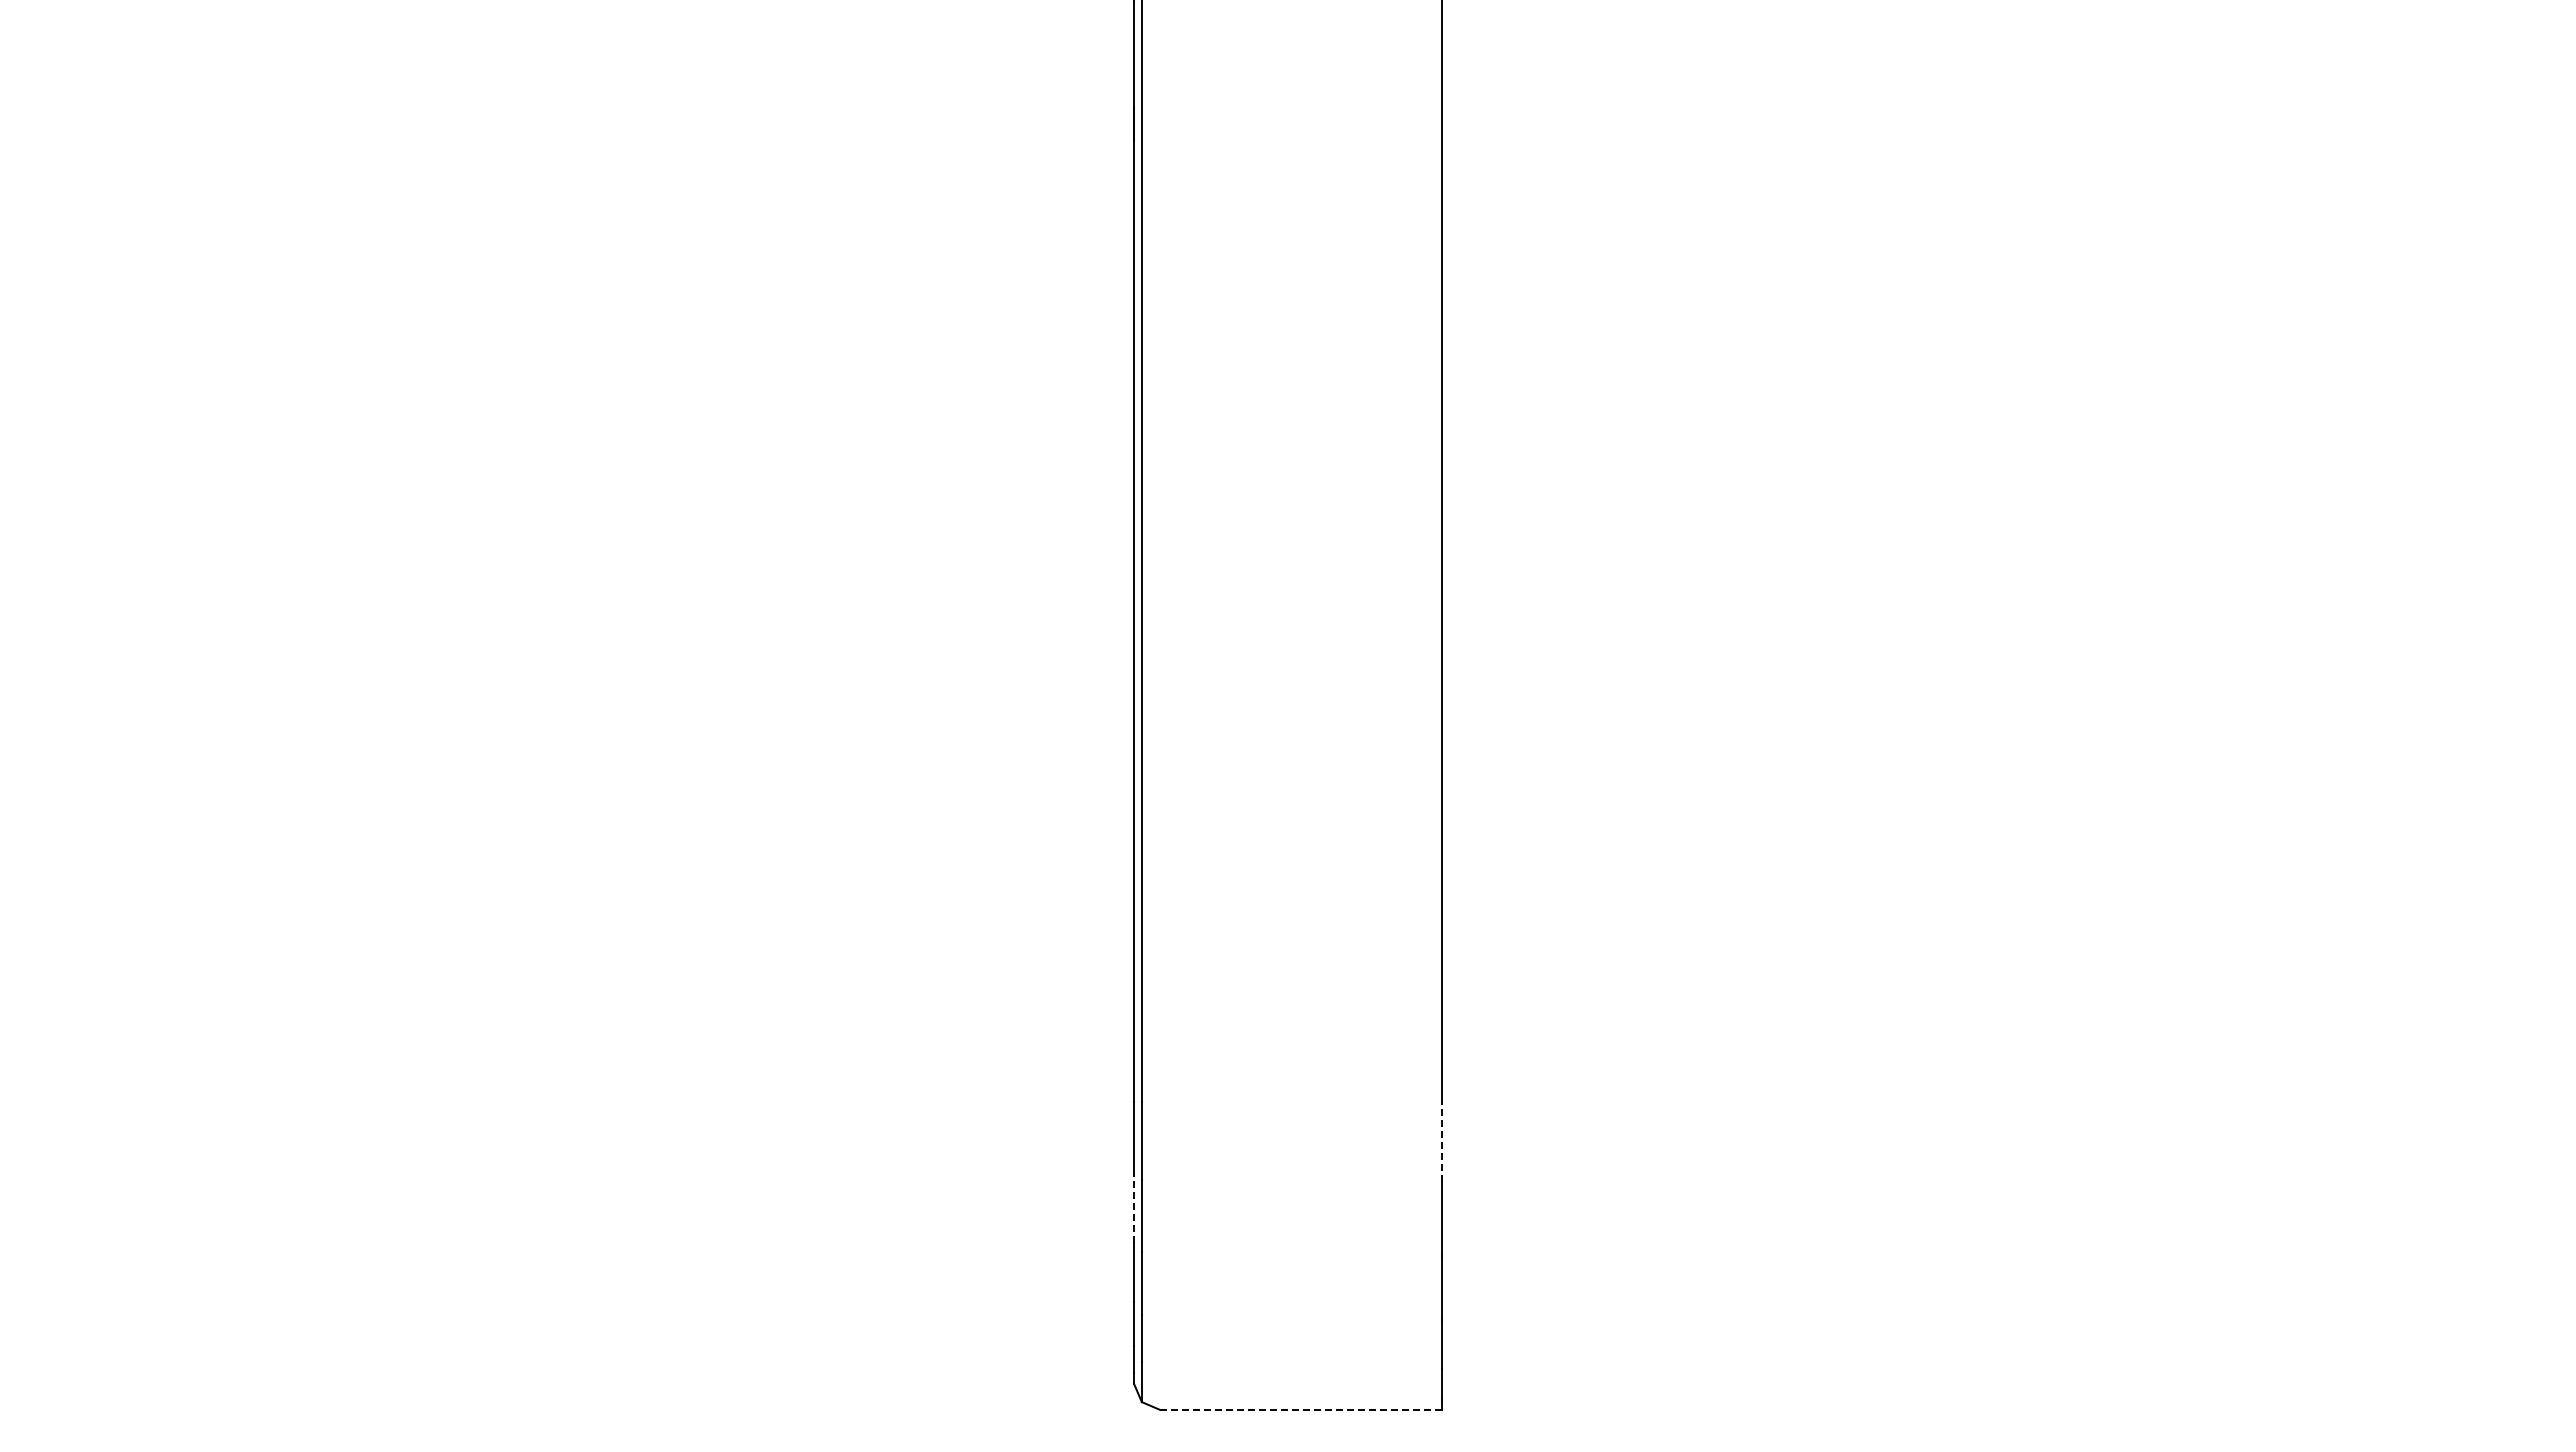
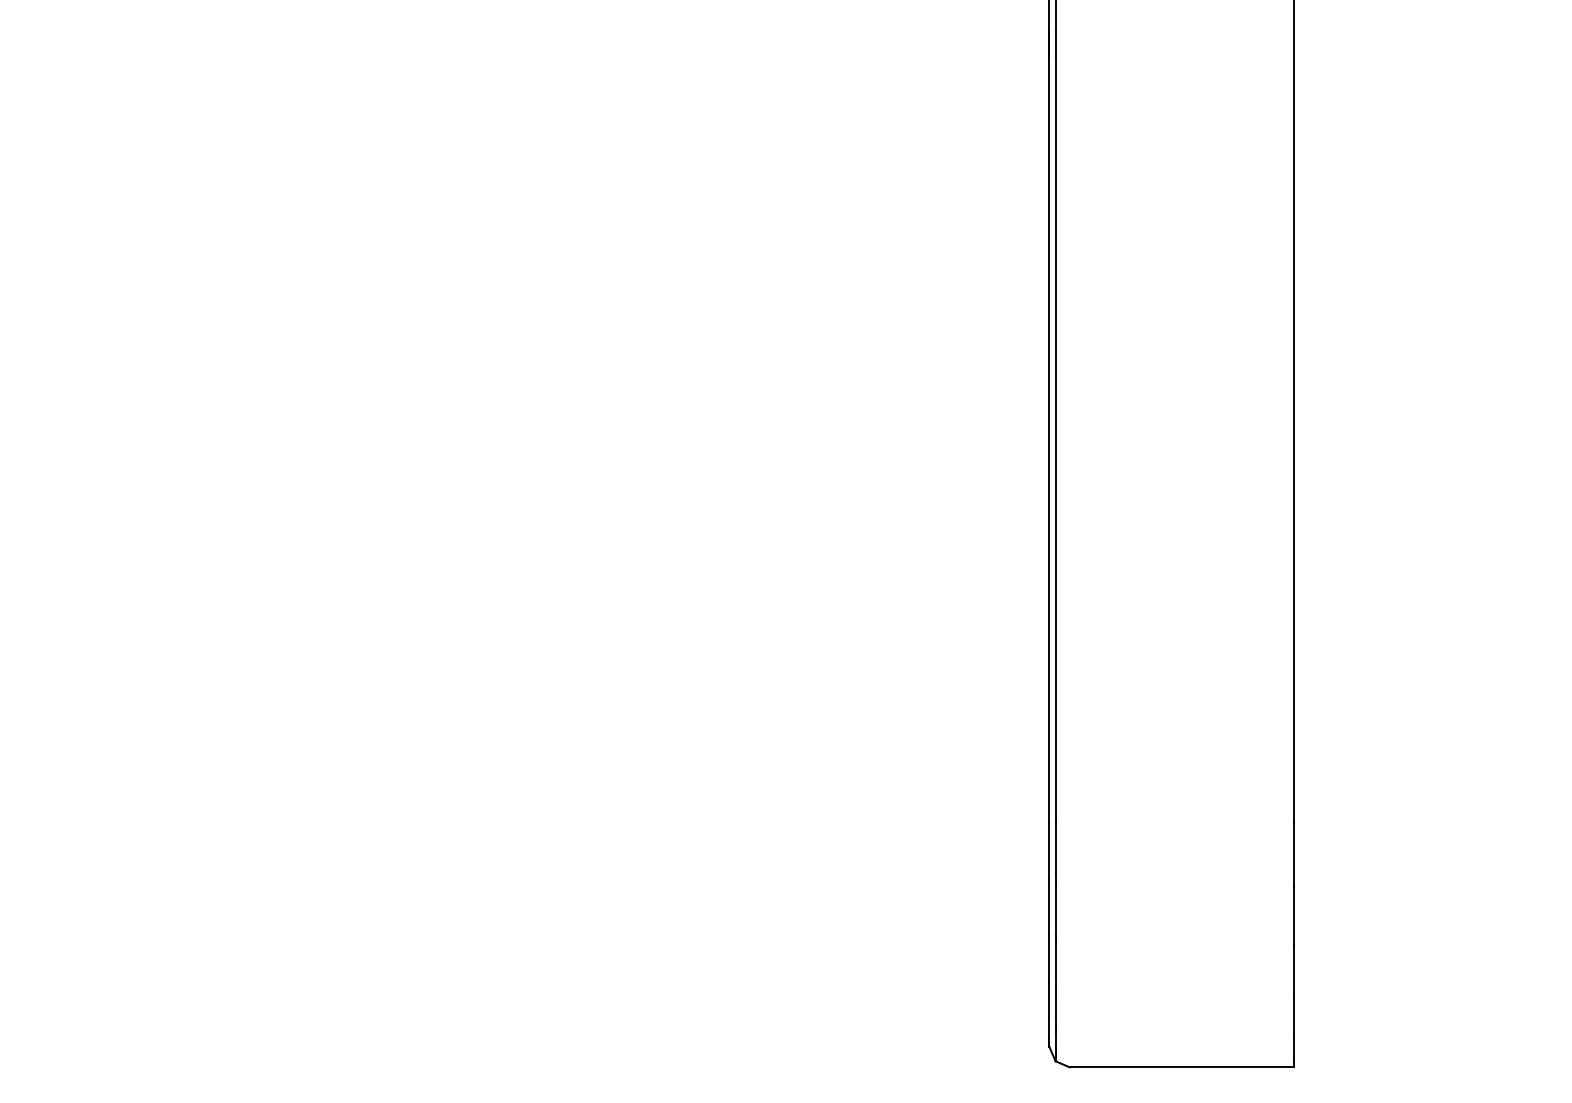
line: (1441, 1141) -> (1294, 853), dashed -> solid
line: (1134, 1208) -> (1049, 907), dashed -> solid
line: (1301, 1409) -> (1182, 1067), dashed -> solid

